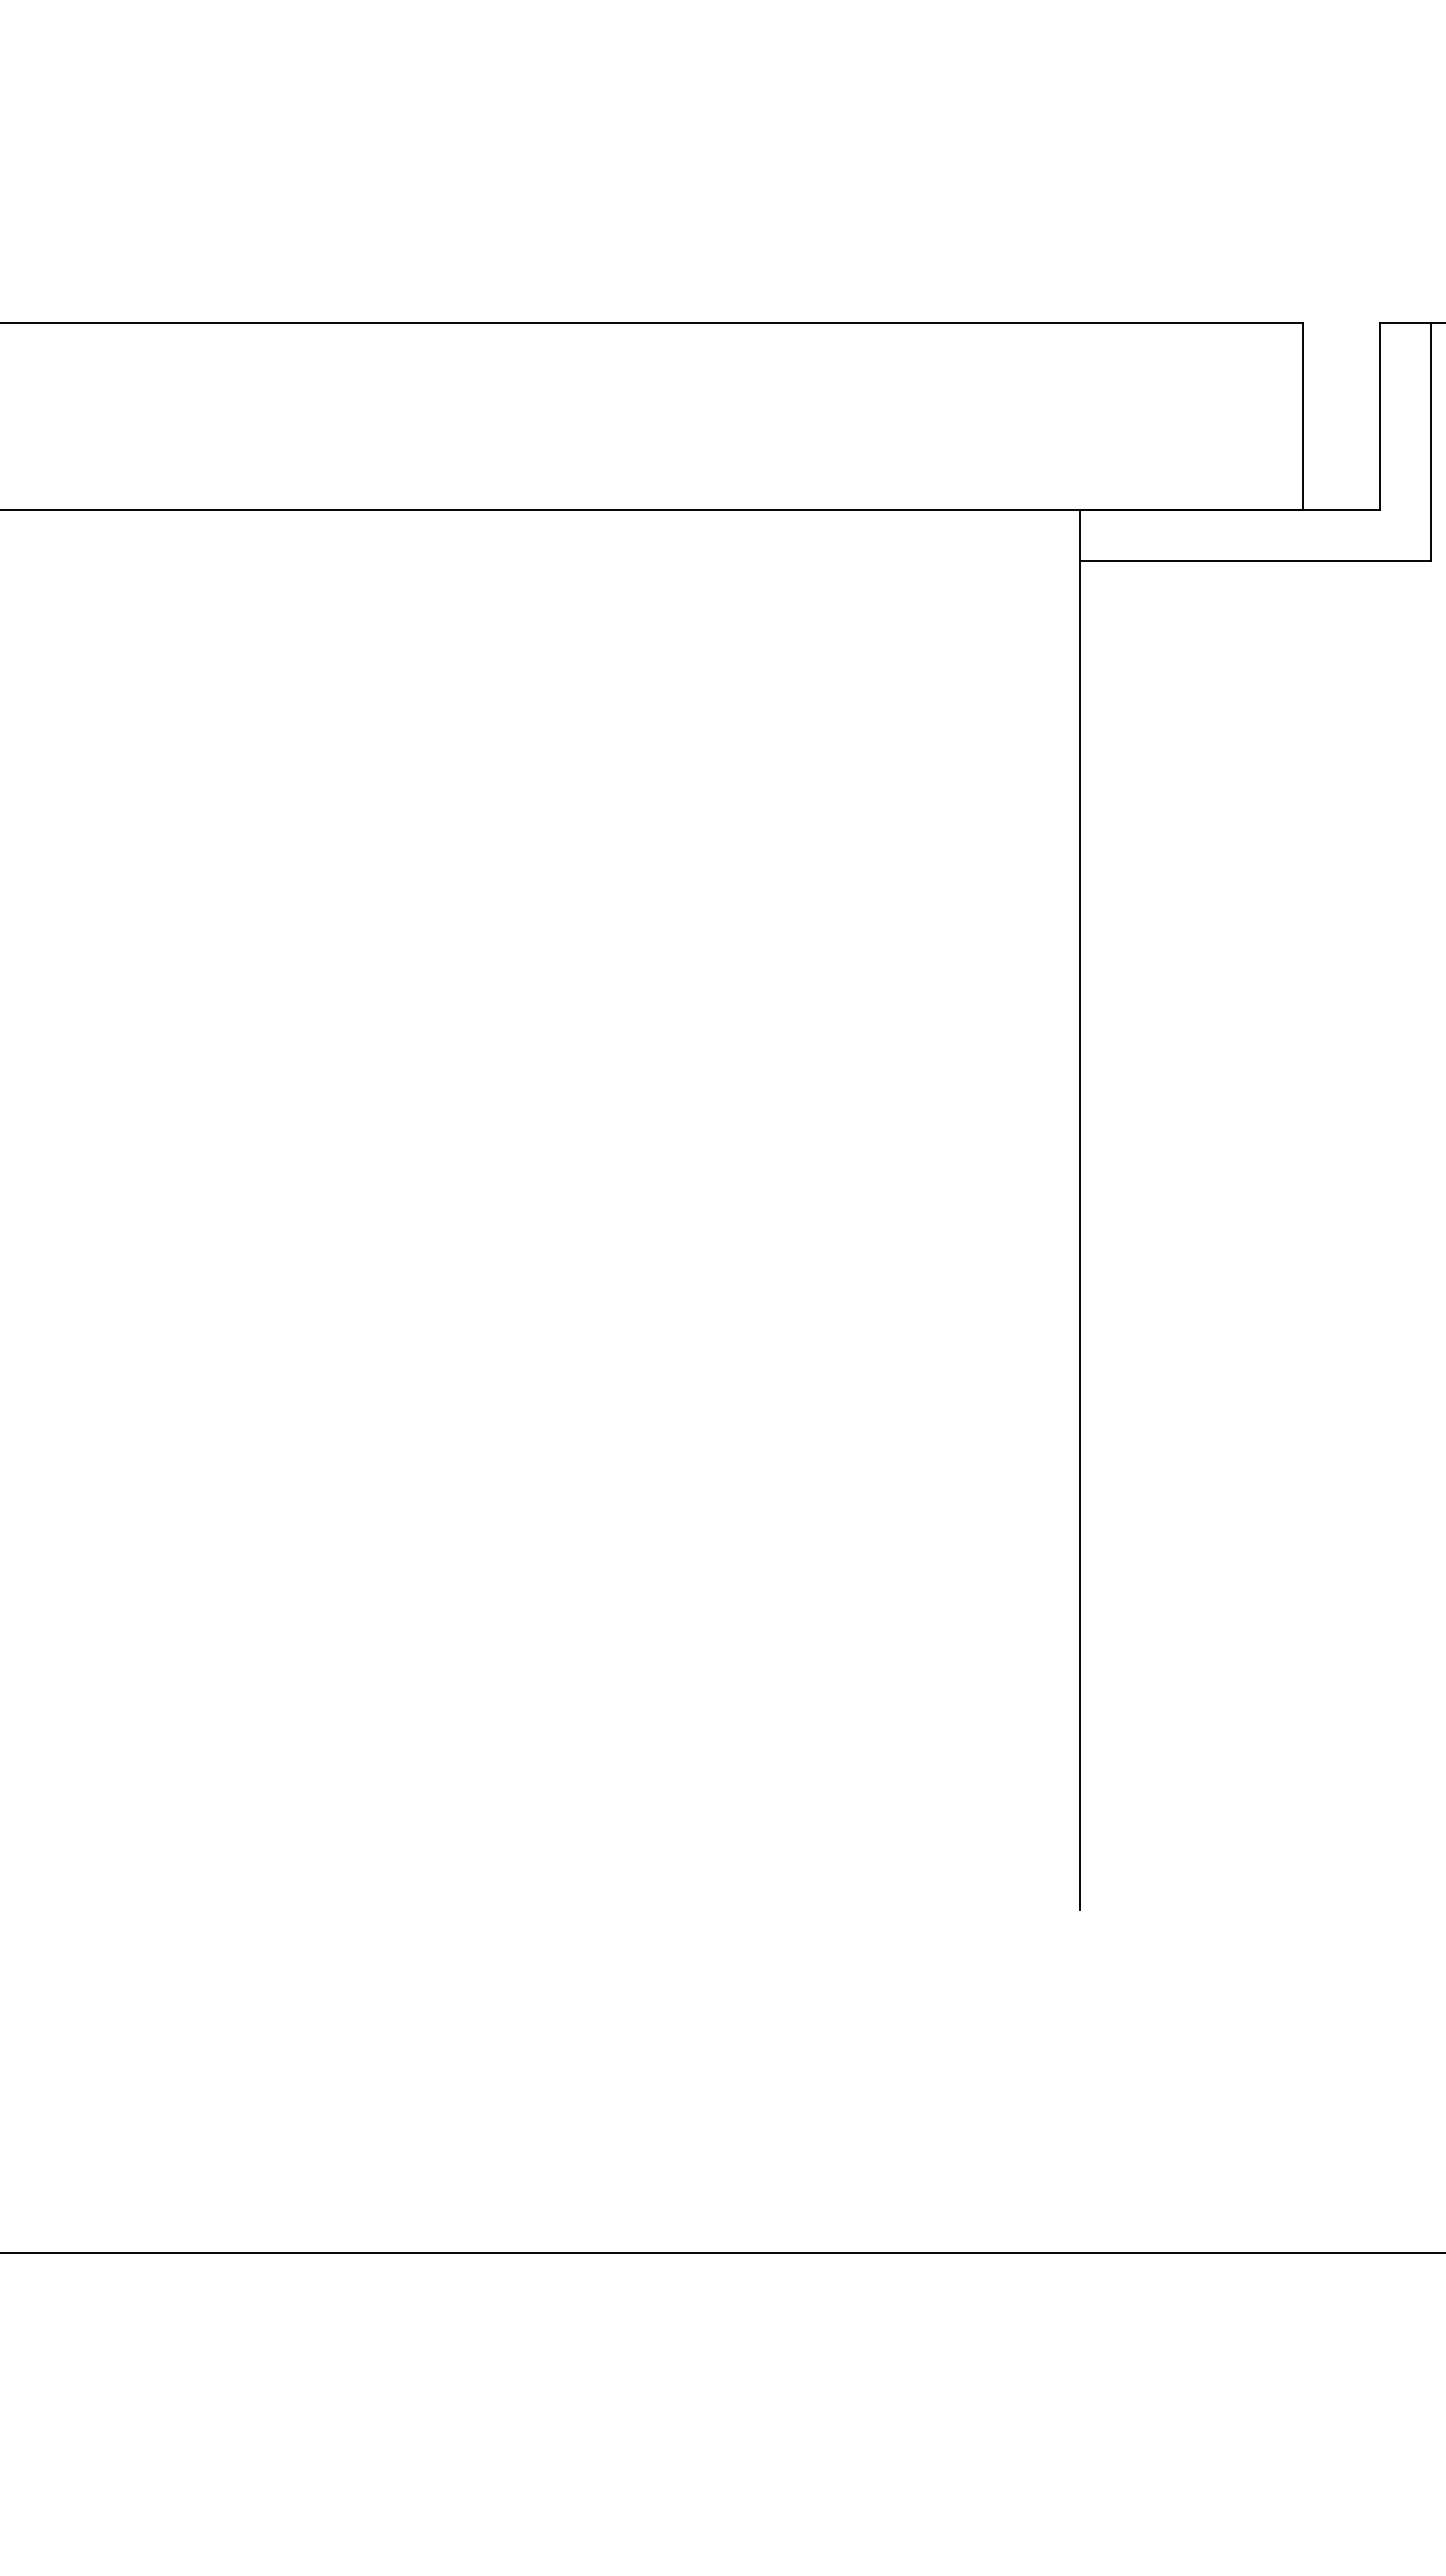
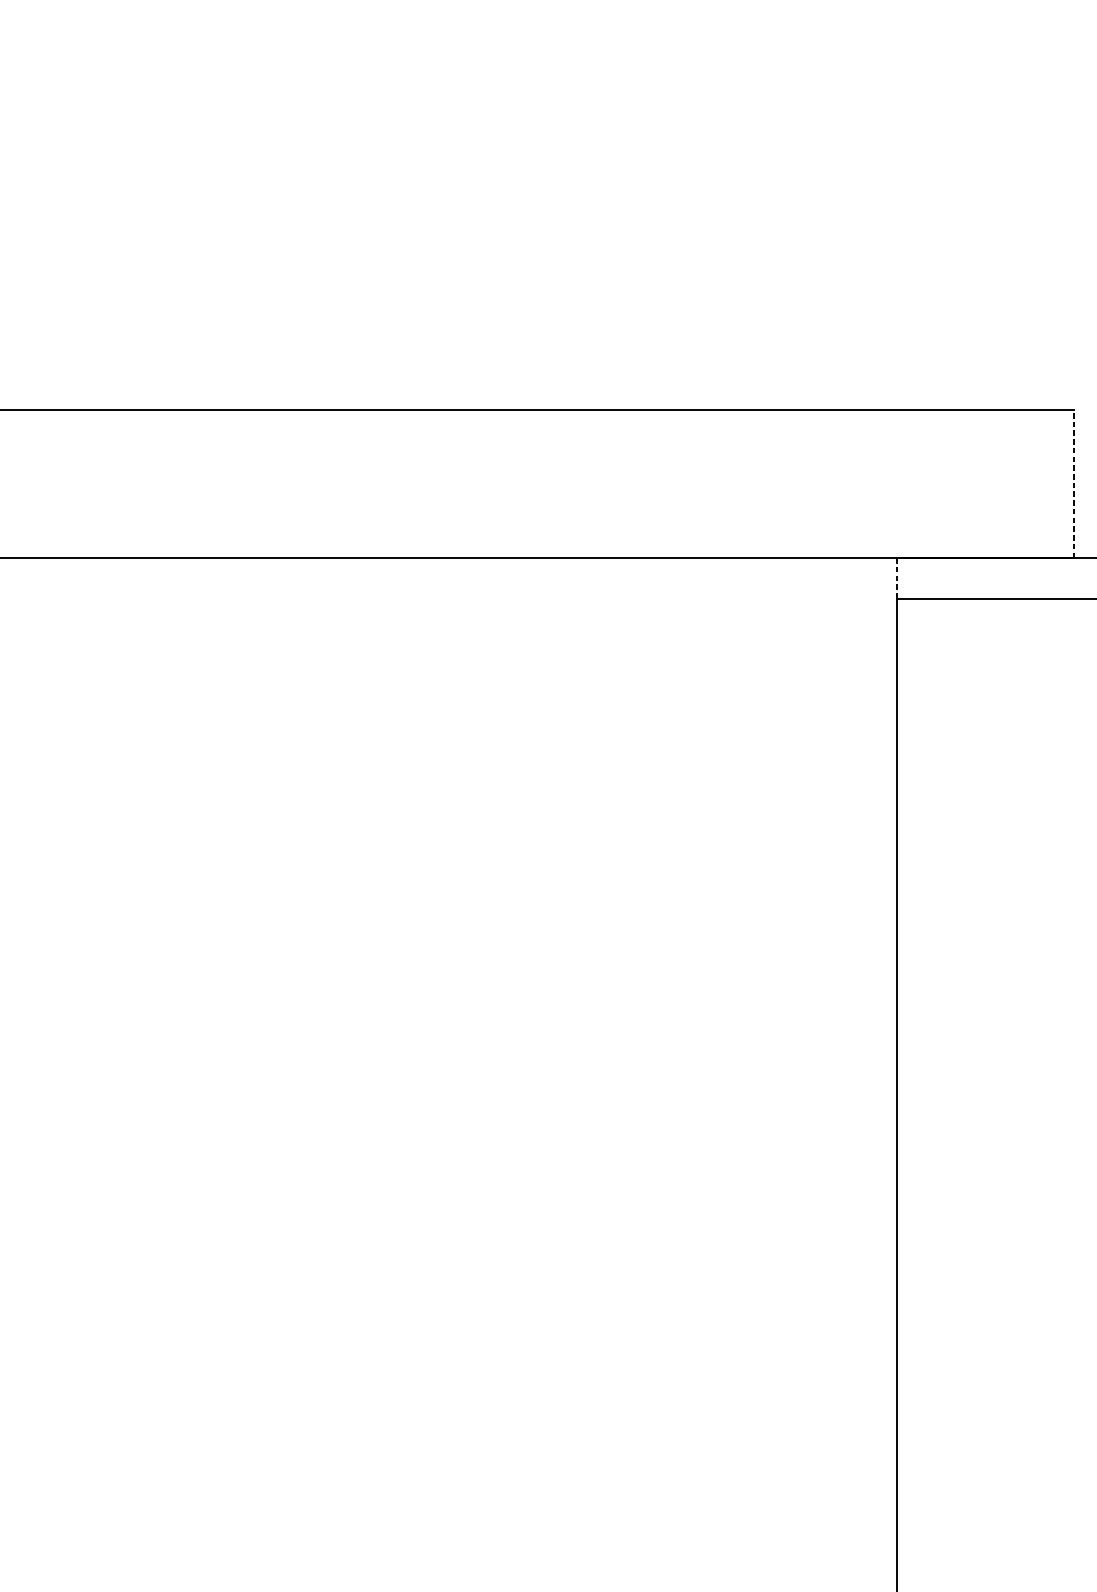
line: (1302, 416) -> (1073, 483), solid -> dashed
line: (1079, 536) -> (896, 579), solid -> dashed

